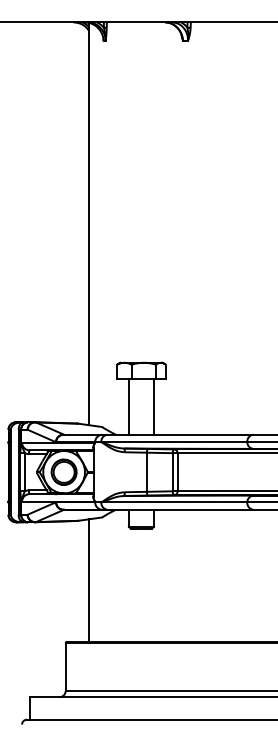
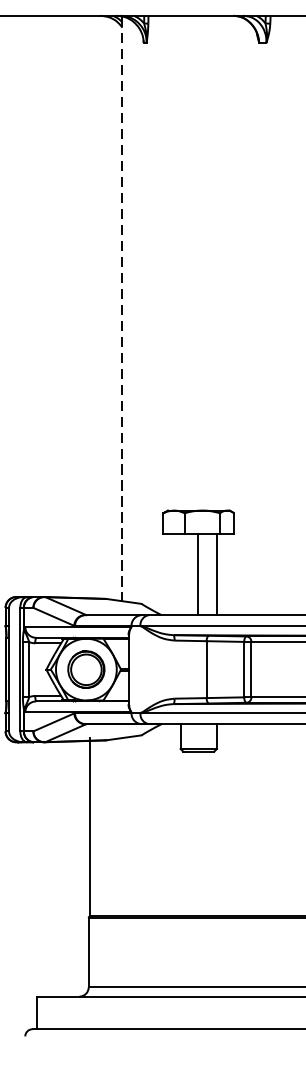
line: (88, 224) -> (121, 309), solid -> dashed
line: (128, 406) -> (197, 574), moved
line: (88, 580) -> (89, 826), moved

